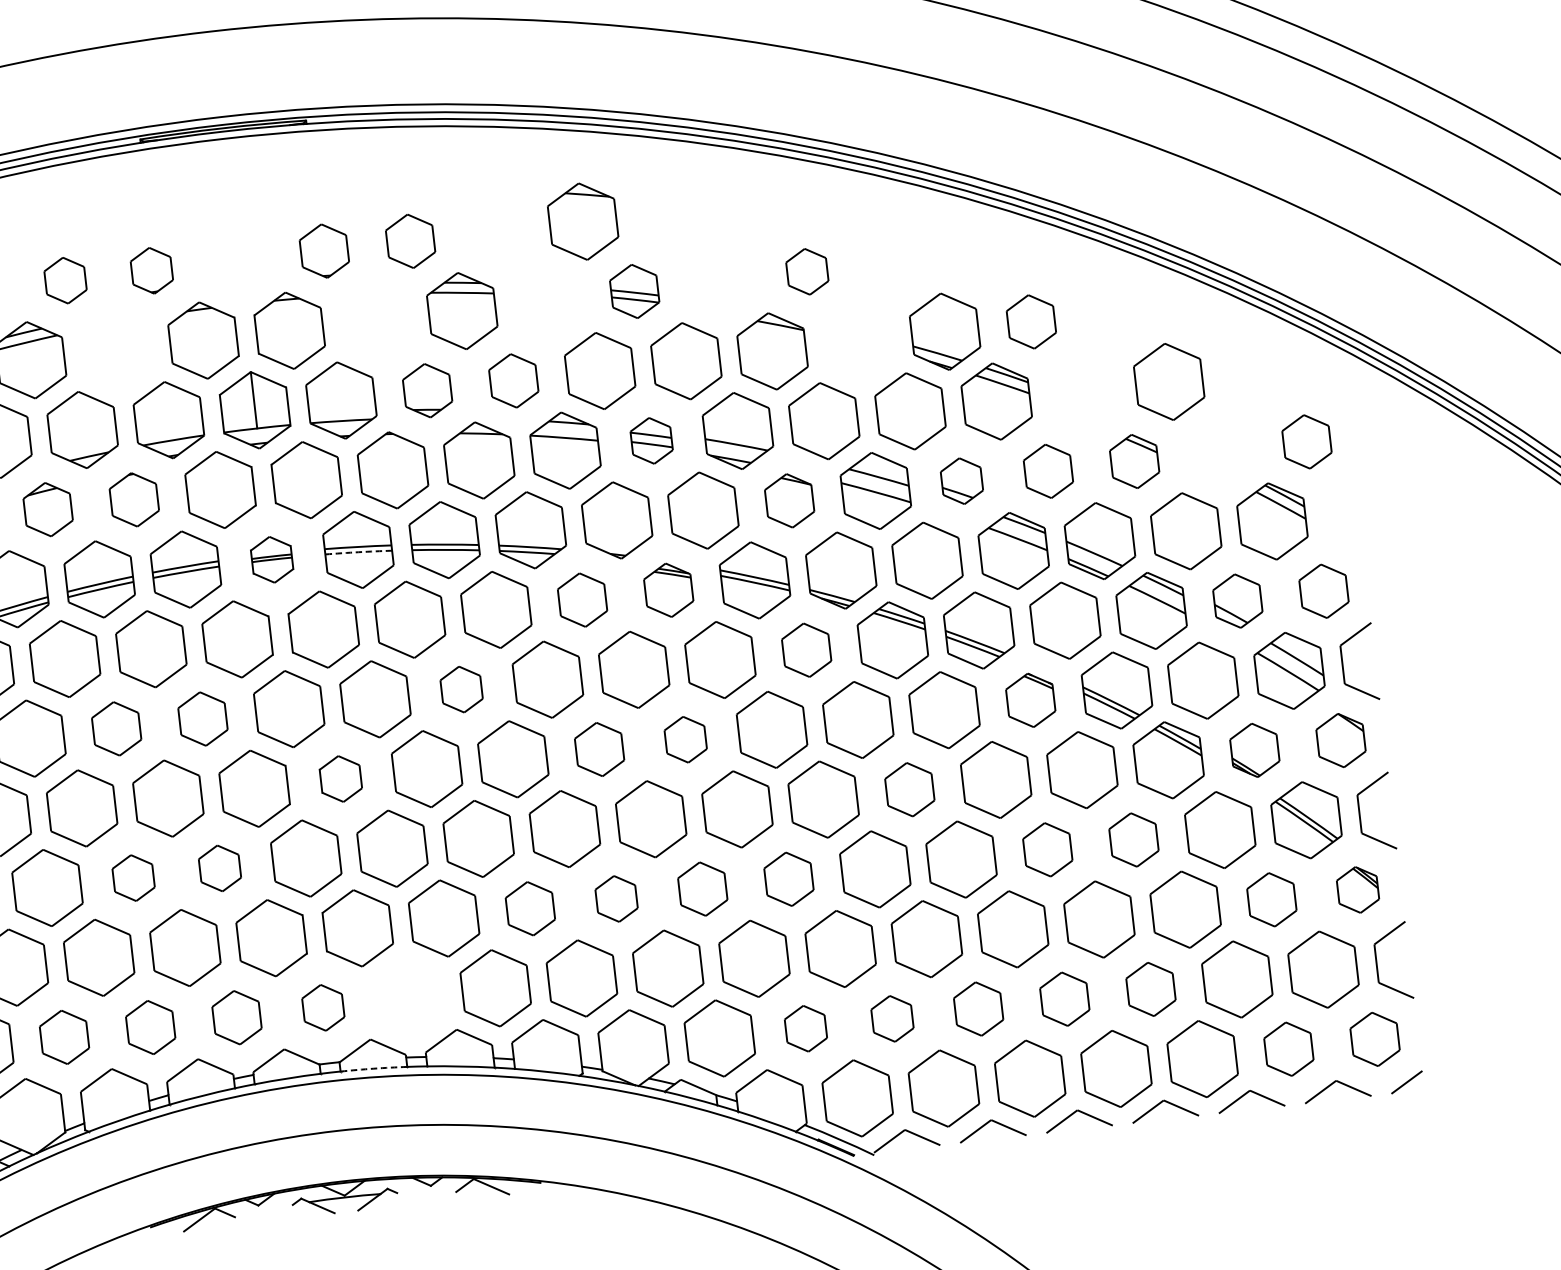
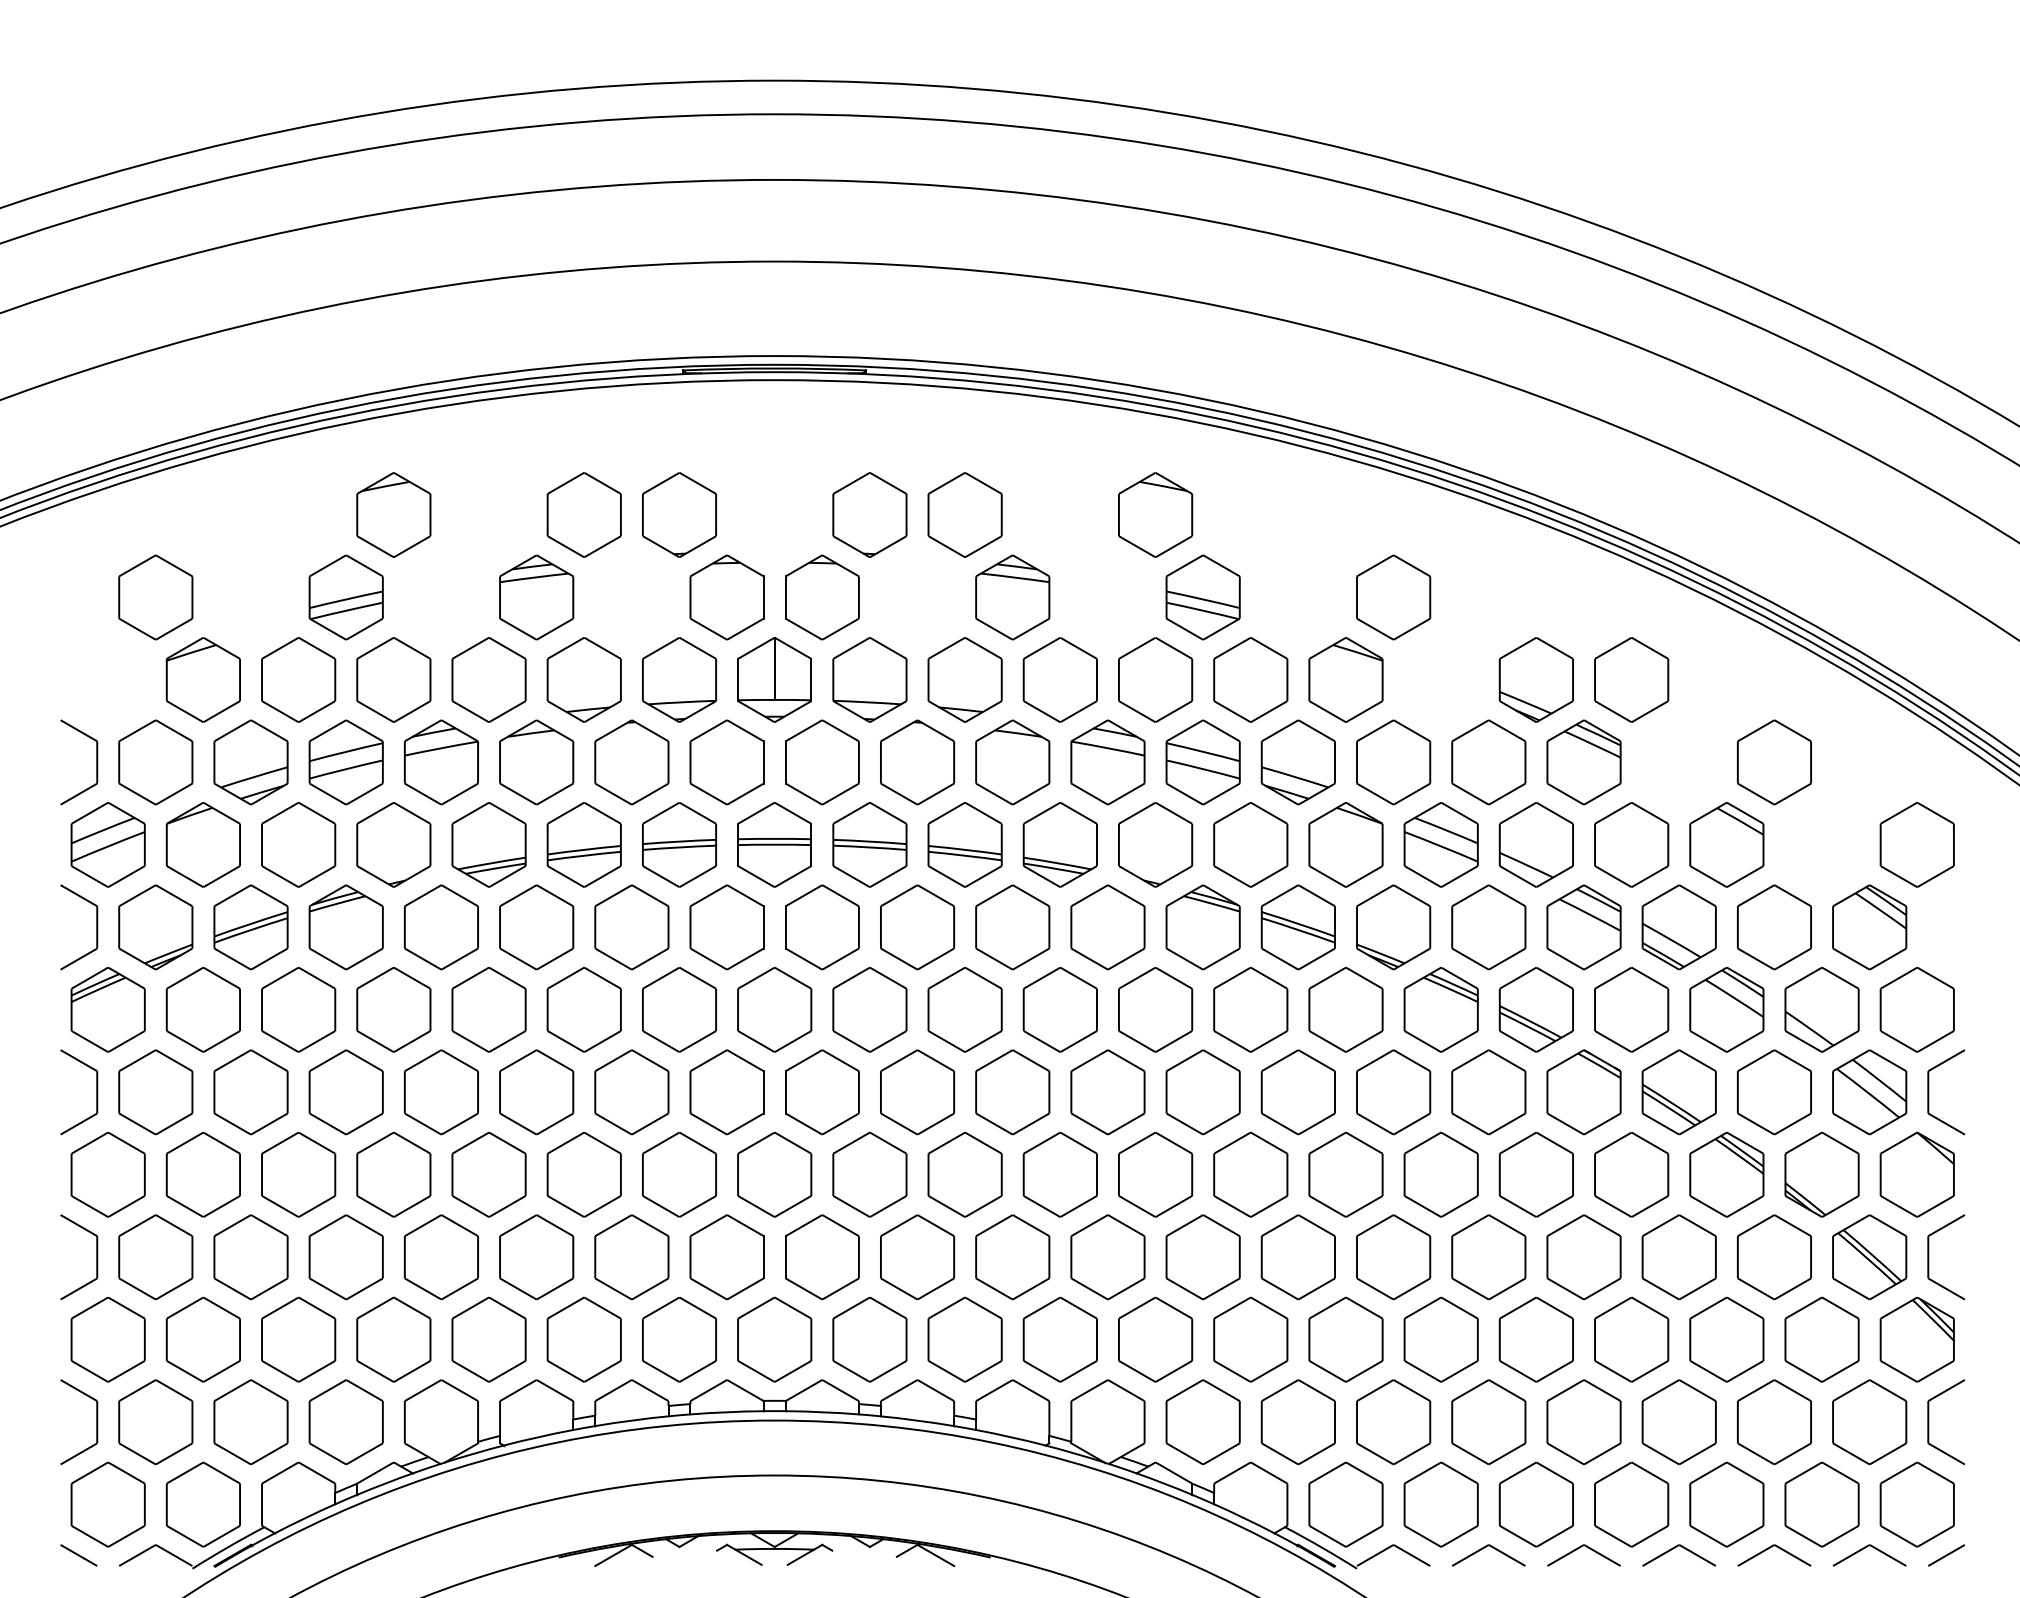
part: (409, 240) -> (964, 514), size x1.43
part: (323, 250) -> (869, 514), size x1.43
part: (151, 270) -> (679, 514), size x1.67
part: (807, 271) -> (1393, 597), size x1.67
part: (64, 280) -> (583, 514), size x1.67
part: (634, 291) -> (1202, 597), size x1.43
part: (1031, 321) -> (1631, 679), size x1.43
part: (513, 380) -> (1059, 679), size x1.43
part: (427, 390) -> (964, 679), size x1.43
part: (651, 440) -> (1202, 762), size x1.67
part: (1306, 441) -> (1916, 844), size x1.43
part: (1134, 461) -> (1726, 844), size x1.43
part: (1048, 470) -> (1631, 844), size x1.43
part: (961, 480) -> (1535, 844), size x1.67
part: (133, 499) -> (631, 762), size x1.43
part: (789, 500) -> (1345, 844), size x1.43
part: (47, 509) -> (536, 762), size x1.43
arc: (358, 552) -> (869, 847), dashed -> solid
part: (271, 559) -> (774, 844), size x1.67
part: (668, 590) -> (1202, 927), size x1.43
part: (1323, 591) -> (1916, 1009), size x1.43
part: (582, 600) -> (1107, 927), size x1.43
part: (1237, 600) -> (1821, 1009), size x1.43
part: (806, 649) -> (1345, 1009), size x1.43
part: (461, 689) -> (964, 1009), size x1.67
part: (1030, 700) -> (1583, 1092), size x1.43
part: (202, 718) -> (679, 1009), size x1.43
part: (115, 728) -> (583, 1009), size x1.43
part: (685, 739) -> (1202, 1092), size x1.67
part: (1340, 740) -> (1916, 1174), size x1.43
part: (599, 749) -> (1107, 1092), size x1.43
part: (1254, 750) -> (1821, 1174), size x1.43
part: (341, 779) -> (822, 1092), size x1.67
part: (909, 789) -> (1440, 1174), size x1.43
part: (1133, 840) -> (1678, 1257), size x1.43
part: (1047, 850) -> (1583, 1257), size x1.43
part: (219, 868) -> (679, 1174), size x1.67
part: (133, 878) -> (583, 1174), size x1.67
part: (788, 879) -> (1297, 1257), size x1.43
part: (702, 889) -> (1202, 1257), size x1.43
part: (1357, 889) -> (1916, 1339), size x1.67
part: (616, 899) -> (1107, 1257), size x1.67
part: (1271, 899) -> (1821, 1339), size x1.43
part: (530, 908) -> (1012, 1257), size x1.43
part: (1150, 989) -> (1678, 1422), size x1.43
part: (409, 997) -> (869, 1339), added
part: (1064, 999) -> (1583, 1422), size x1.43
part: (323, 1007) -> (774, 1339), size x1.67
part: (978, 1009) -> (1488, 1422), size x1.43
part: (236, 1017) -> (679, 1339), size x1.43
part: (892, 1019) -> (1393, 1422), size x1.67
part: (150, 1027) -> (583, 1339), size x1.43
part: (805, 1028) -> (1297, 1422), size x1.67
part: (64, 1037) -> (488, 1339), size x1.43
part: (1374, 1039) -> (1916, 1504), size x1.43
part: (1288, 1049) -> (1821, 1504), size x1.43
arc: (374, 1068) -> (822, 1412), dashed -> solid

